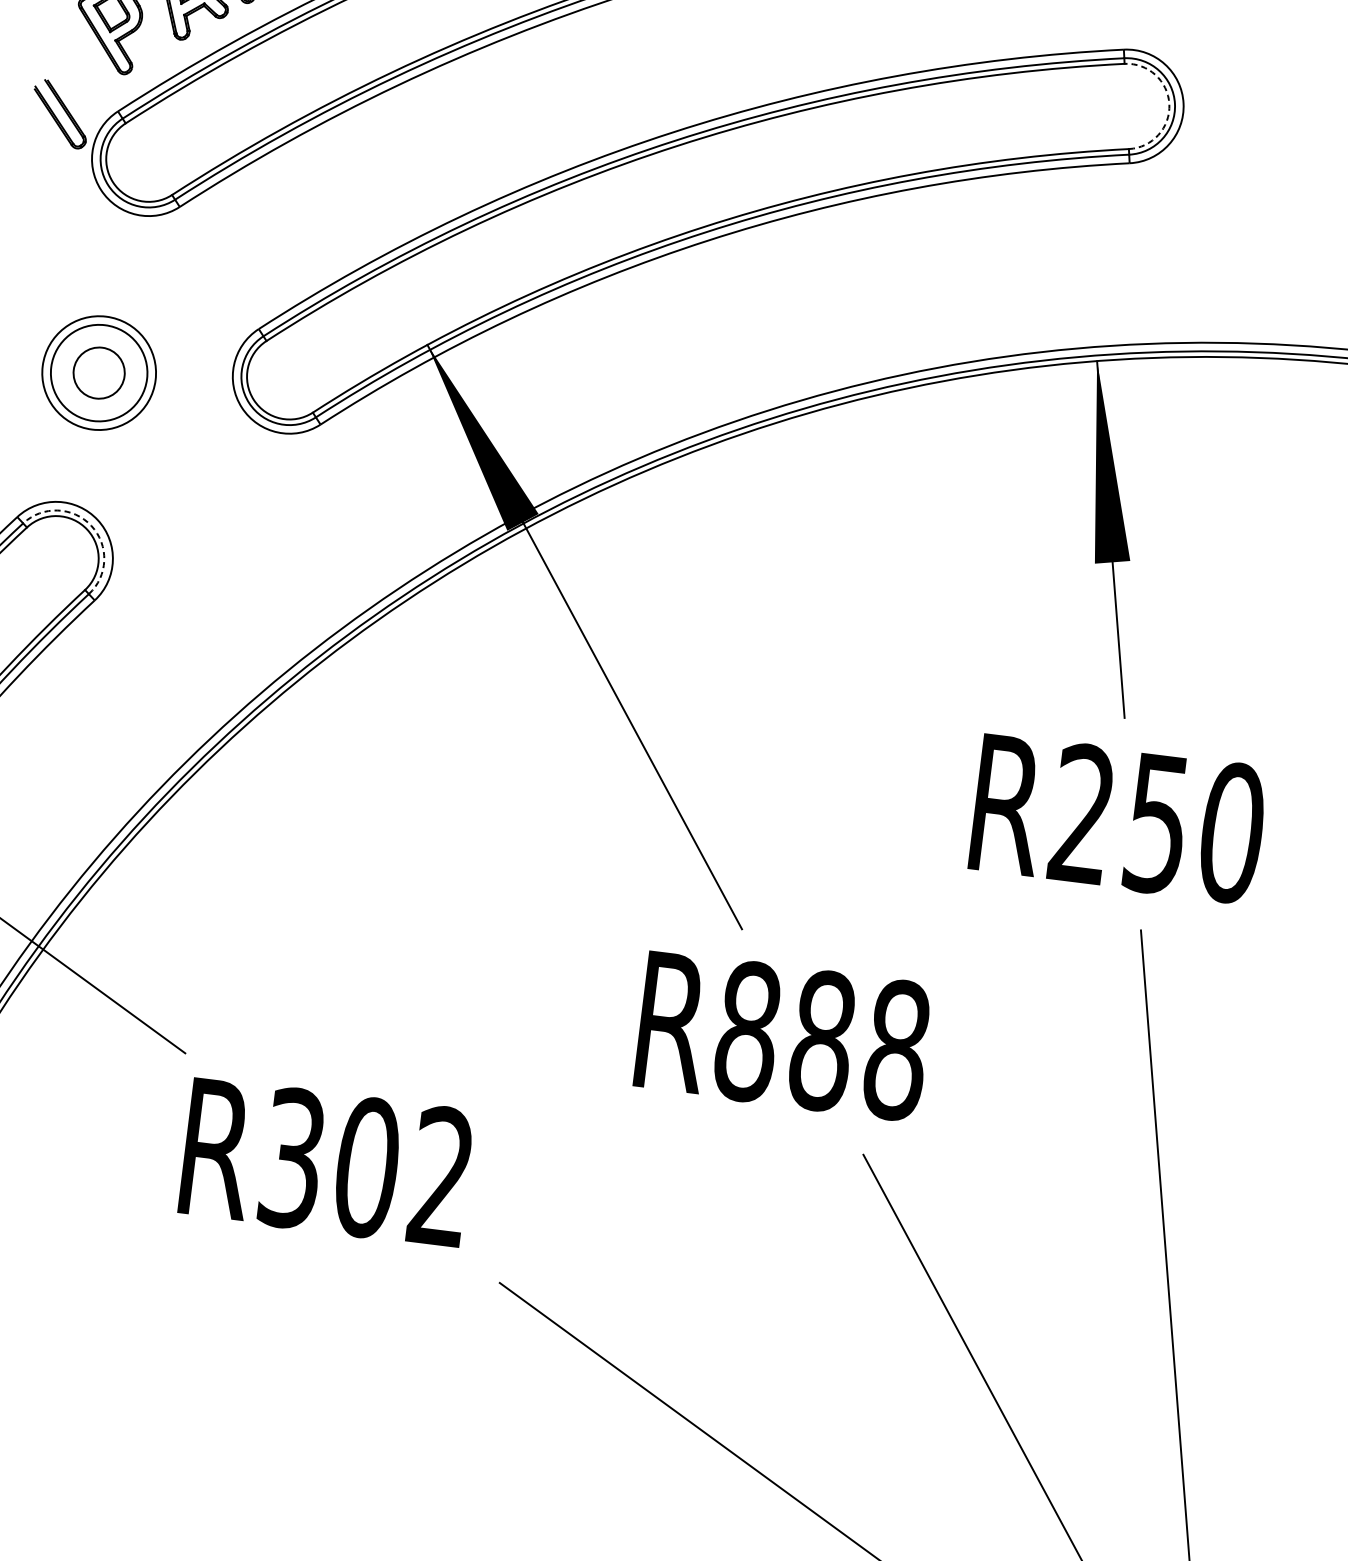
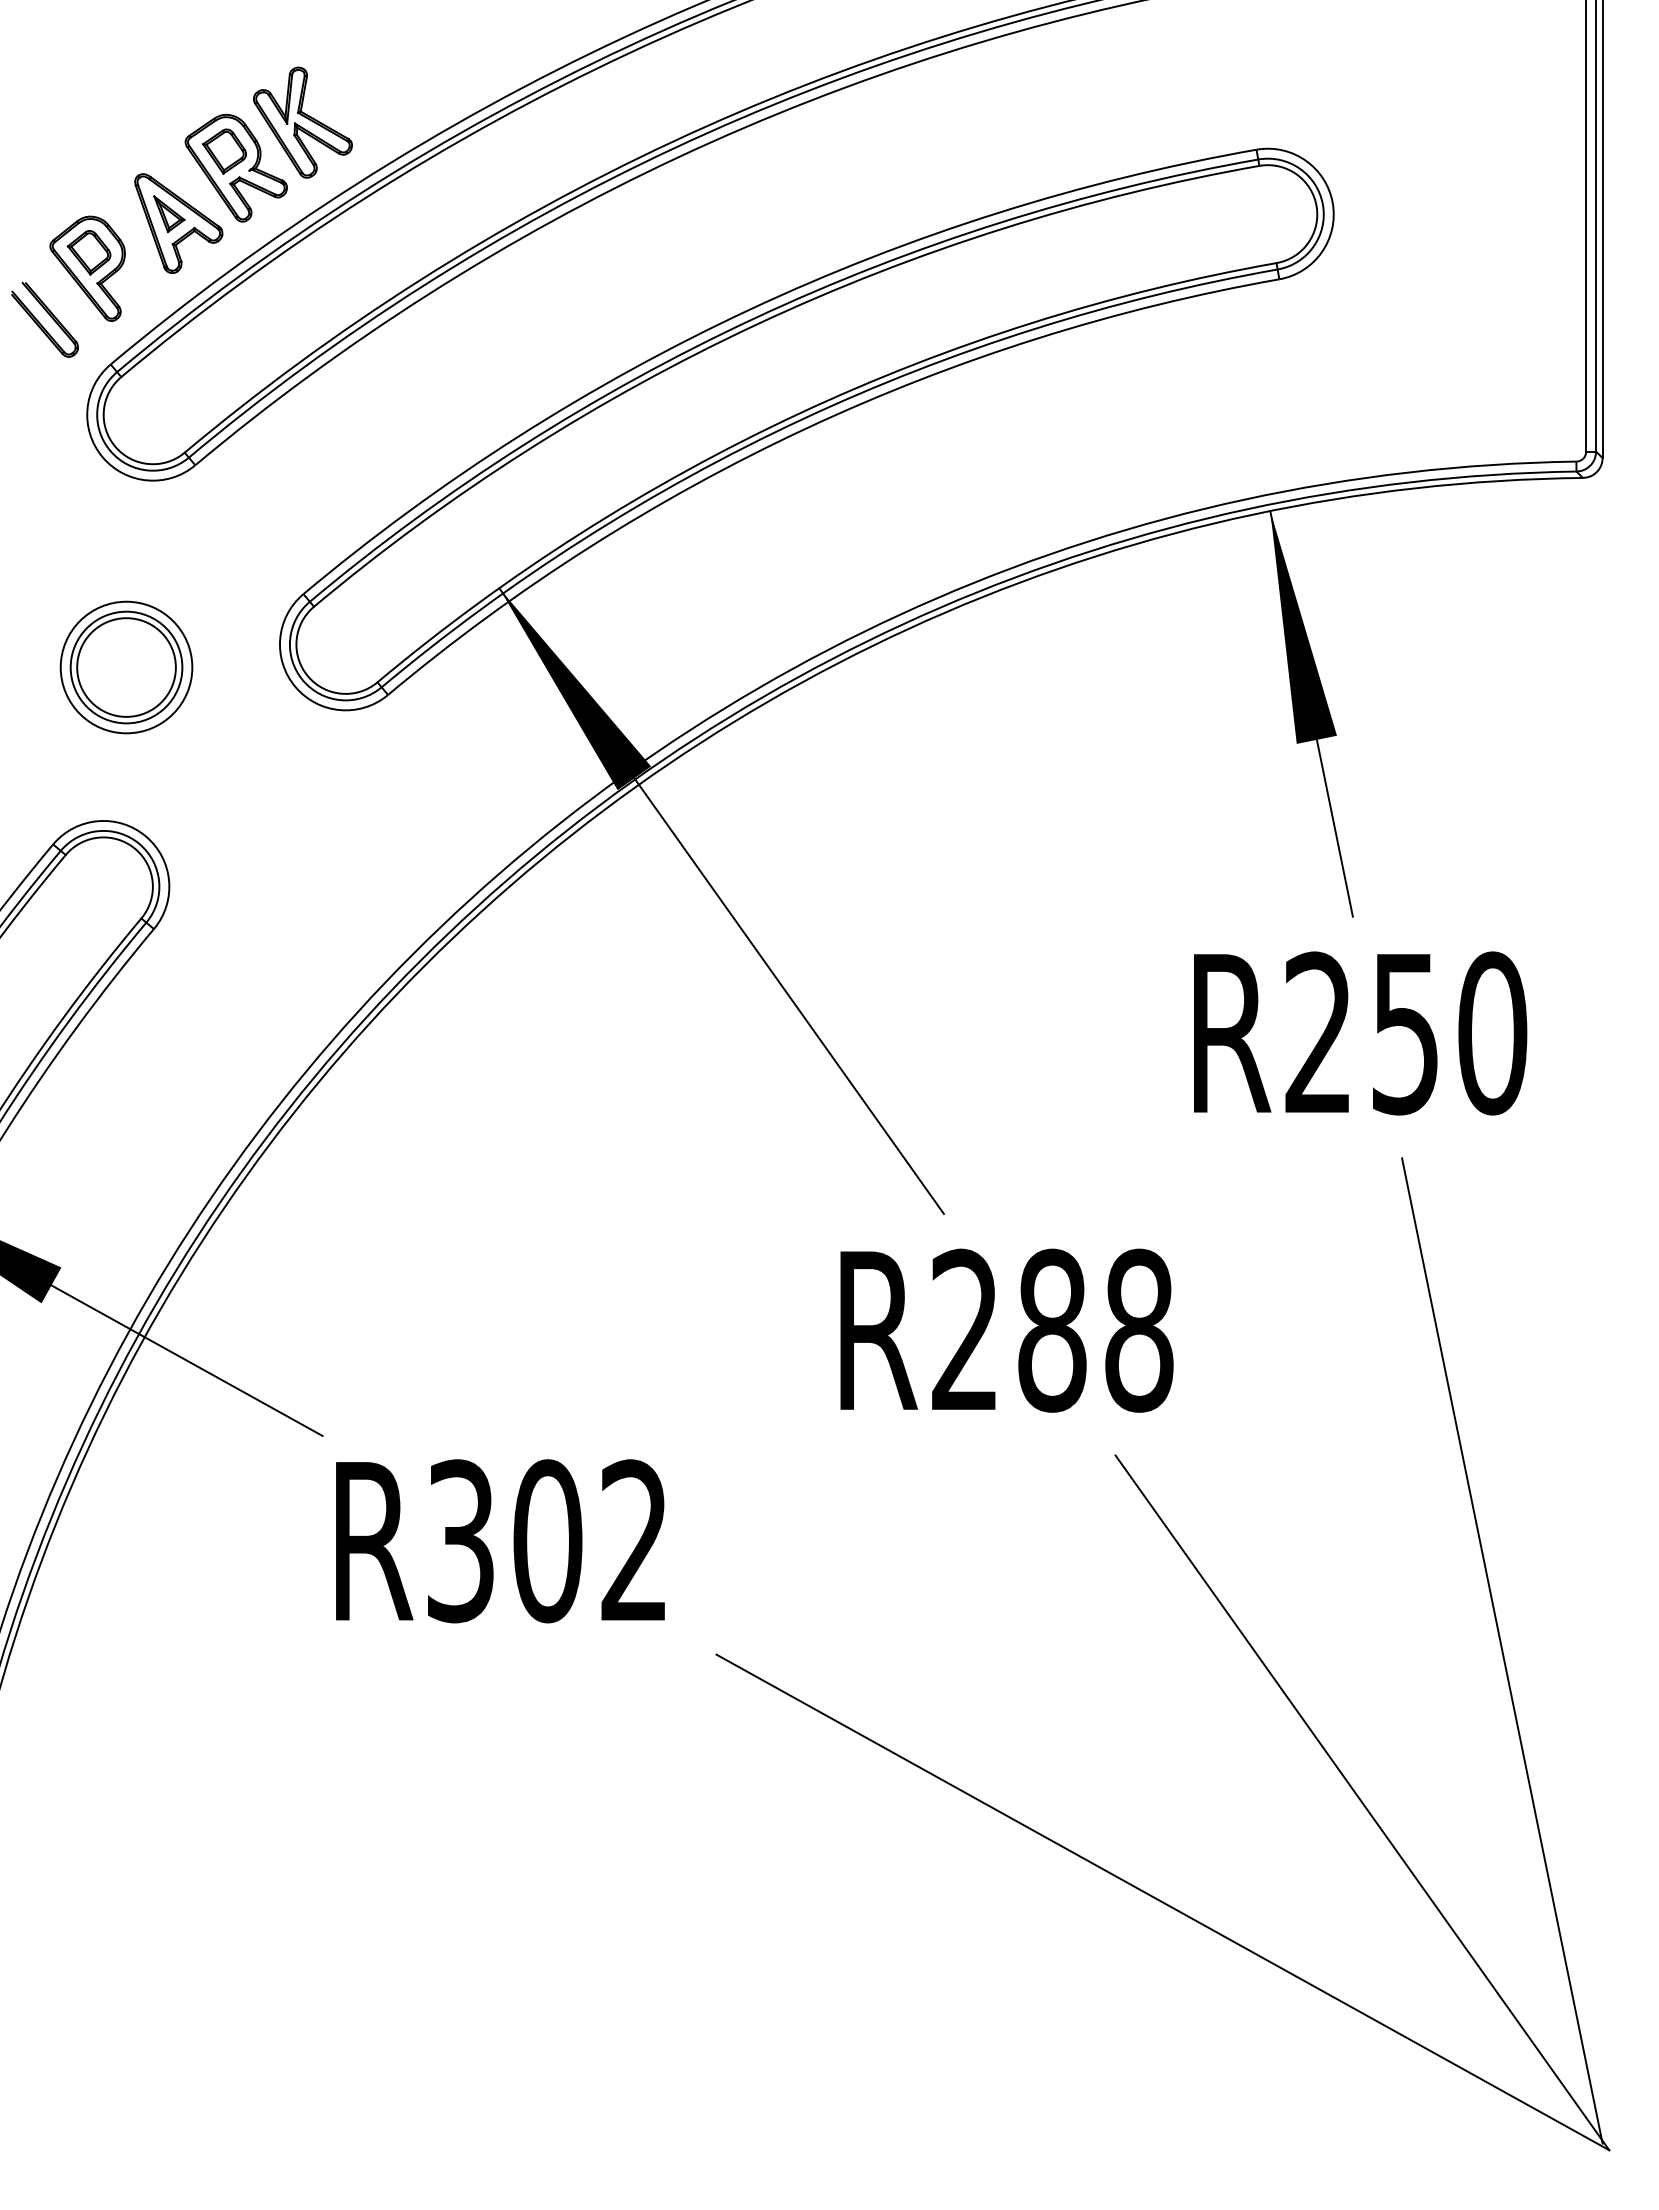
arc: (1169, 103) -> (1316, 205), dashed -> solid
part: (60, 113) -> (44, 319), moved
circle: (99, 373) -> (126, 667), size x1.67
arc: (91, 525) -> (139, 843), dashed -> solid
text: (748, 1031) -> (965, 1330), R888 -> R288

